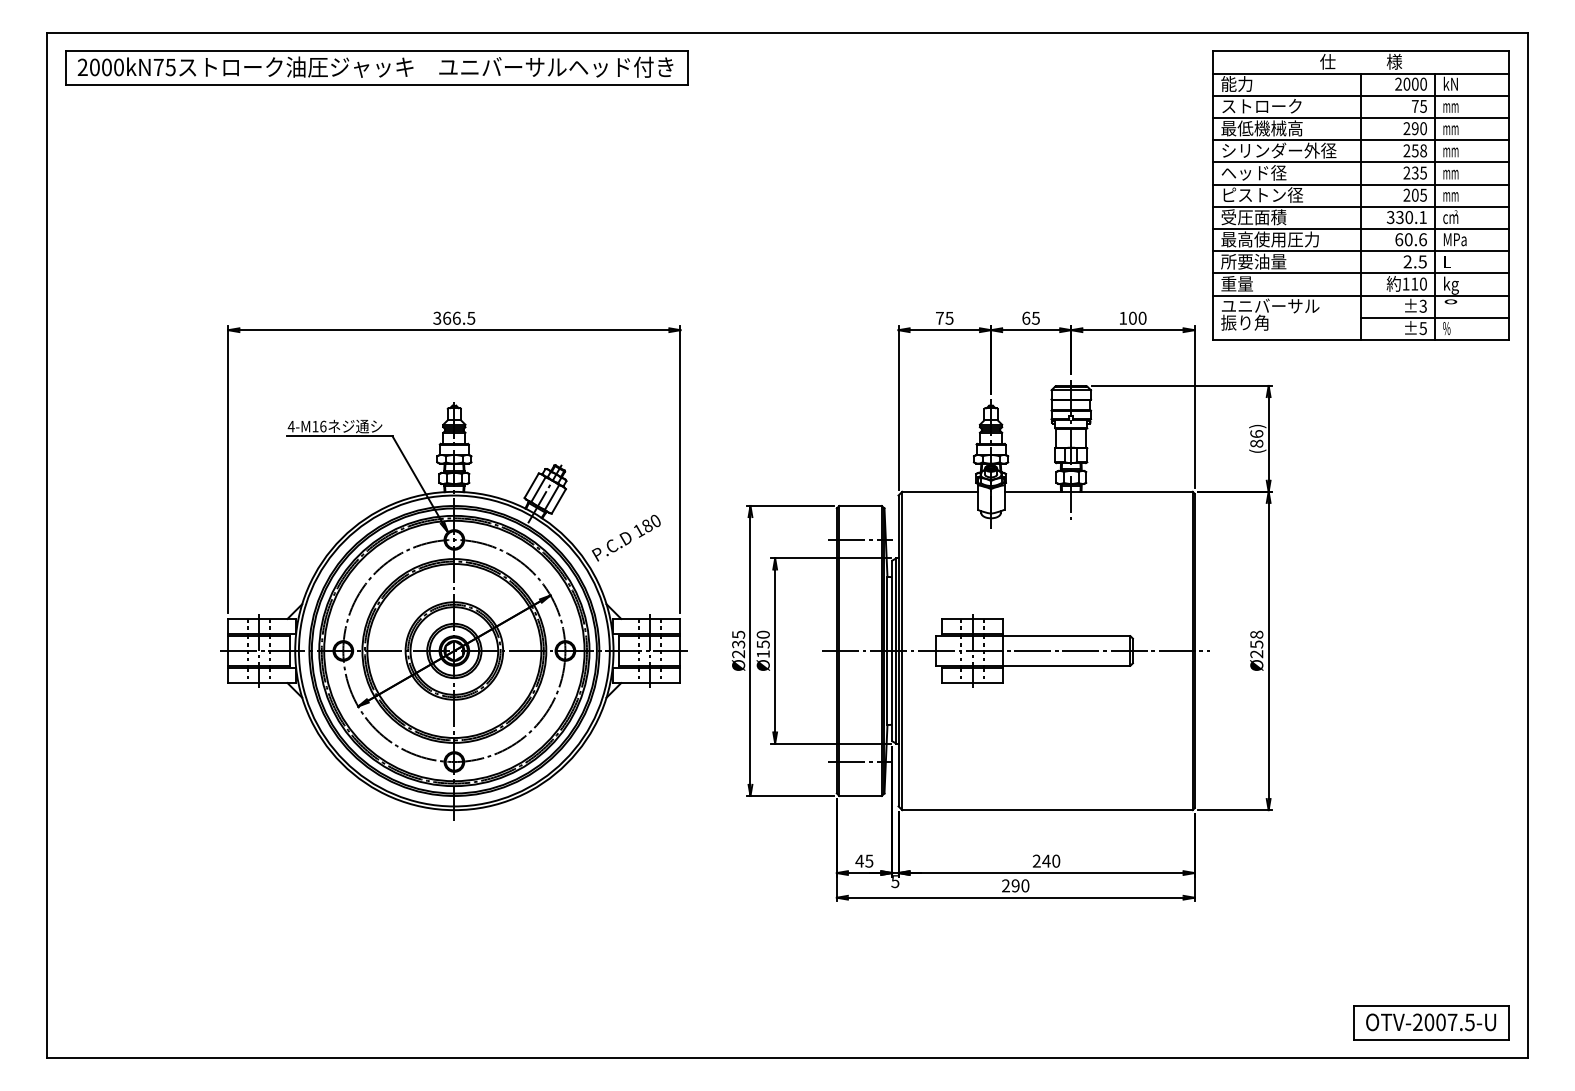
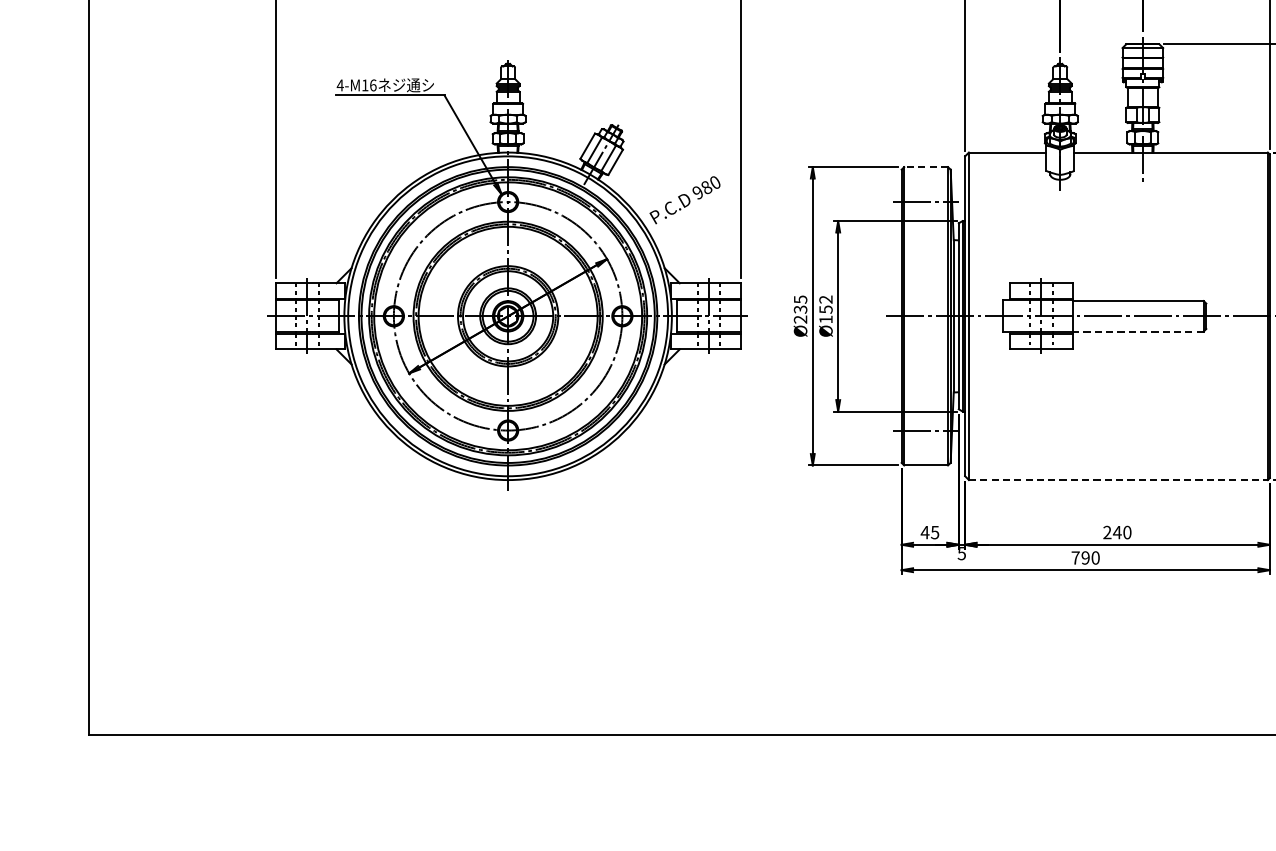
line: (860, 506) -> (925, 167), solid -> dashed
text: (639, 530) -> (698, 192), 180 -> 980
text: (762, 634) -> (825, 299), Ø150 -> Ø152
line: (1066, 665) -> (1137, 331), solid -> dashed
line: (1048, 810) -> (1119, 480), solid -> dashed
text: (1005, 885) -> (1075, 557), 290 -> 790

